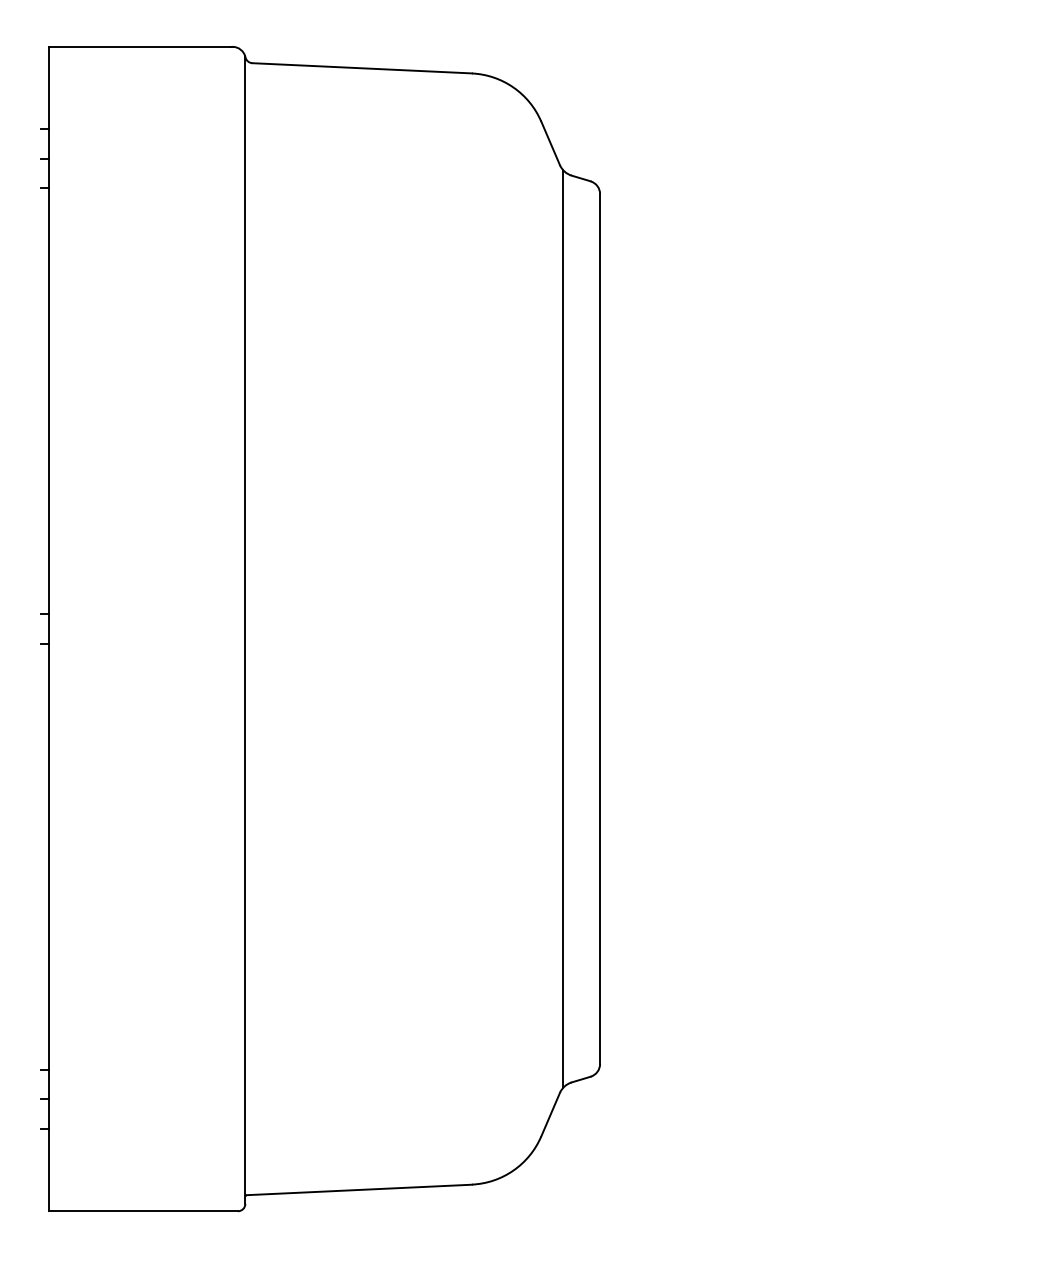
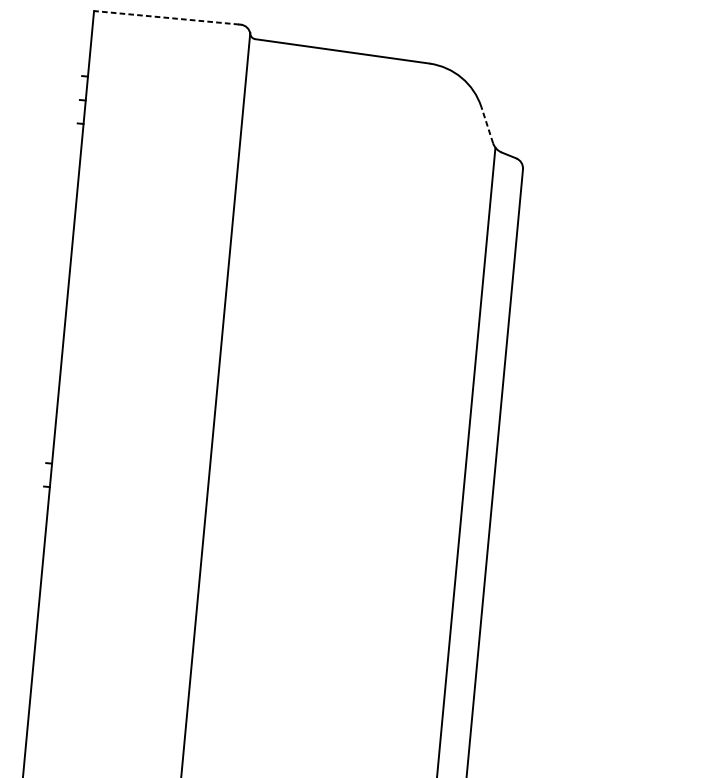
line: (139, 46) -> (166, 17), solid -> dashed
line: (550, 143) -> (487, 125), solid -> dashed

